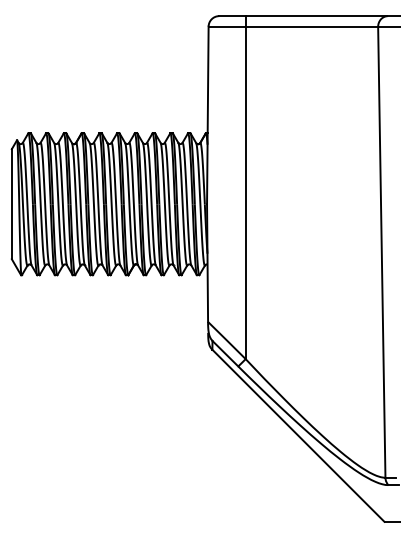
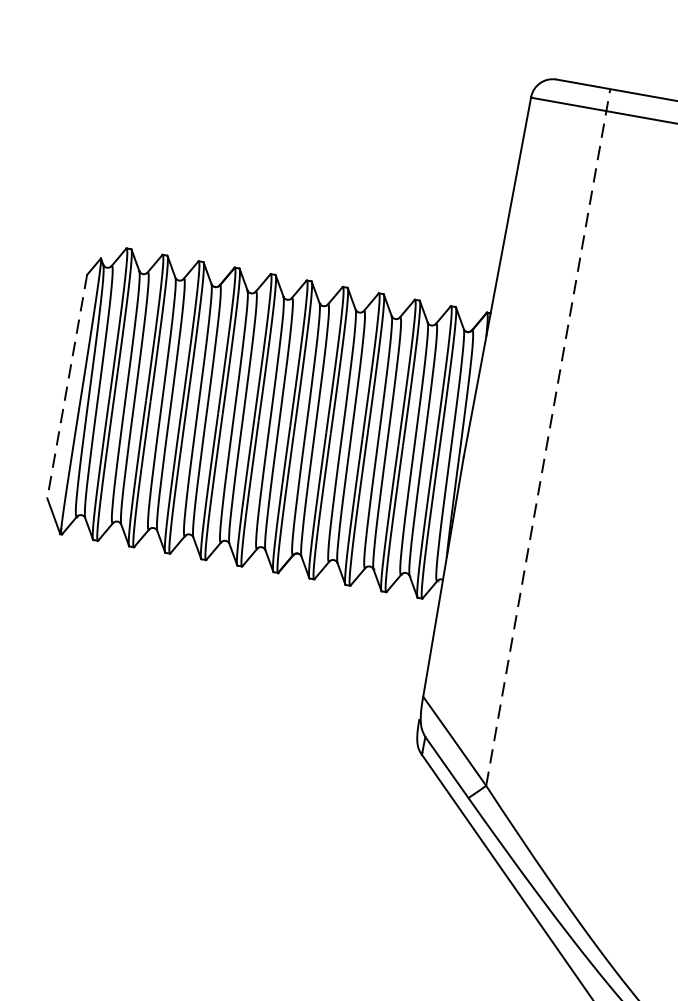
line: (245, 187) -> (547, 437), solid -> dashed
line: (11, 204) -> (66, 387), solid -> dashed

